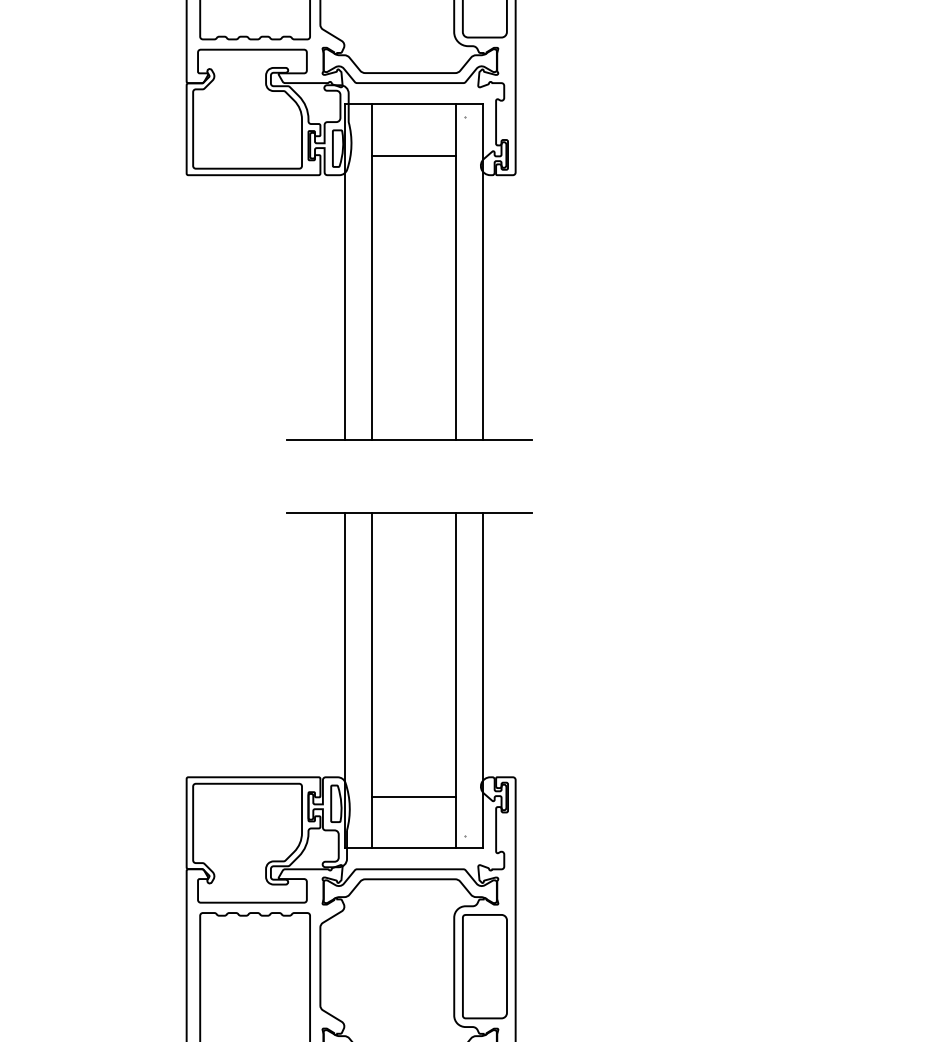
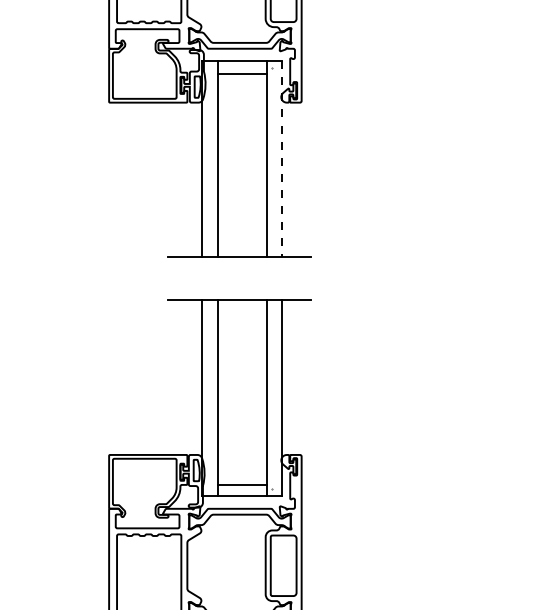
line: (412, 156) -> (241, 74), moved
line: (482, 272) -> (282, 159), solid -> dashed
line: (412, 796) -> (241, 485), moved

